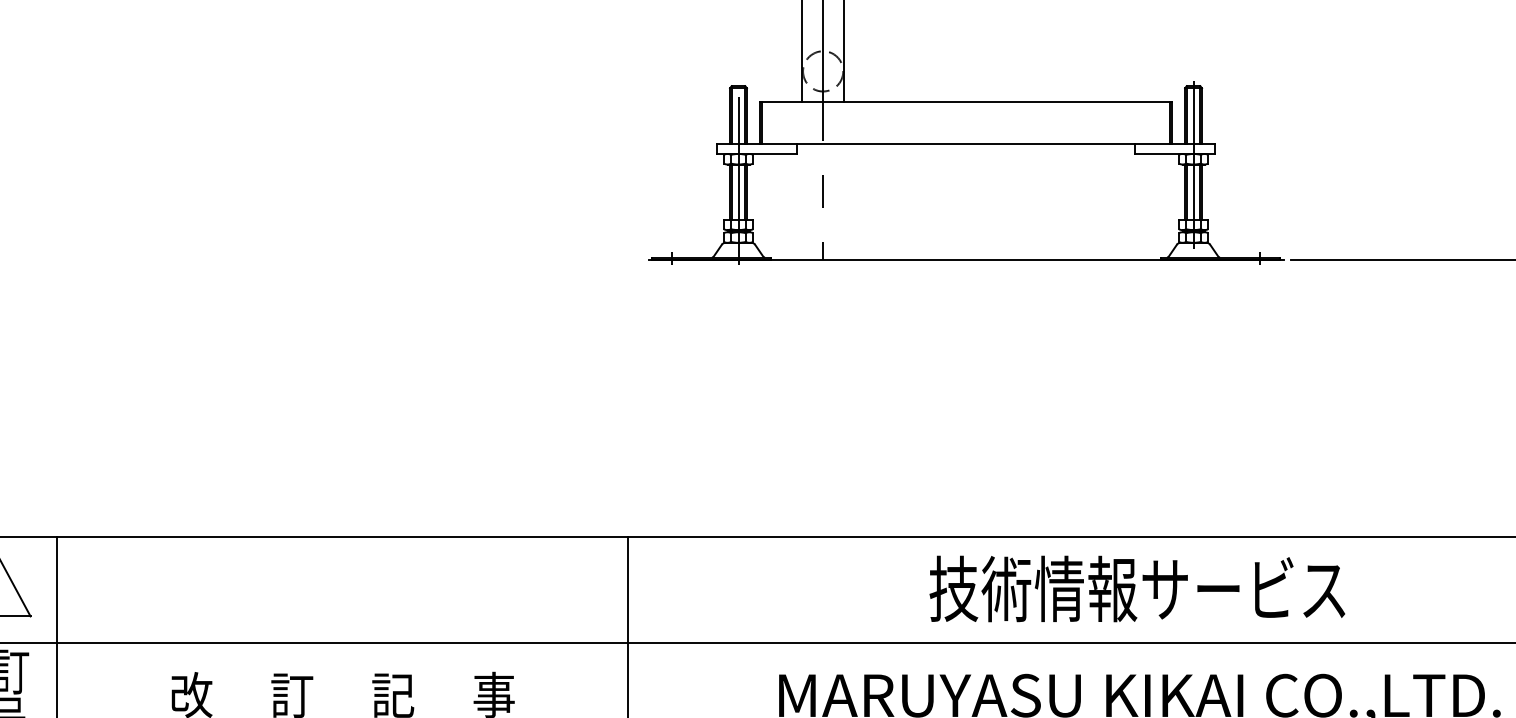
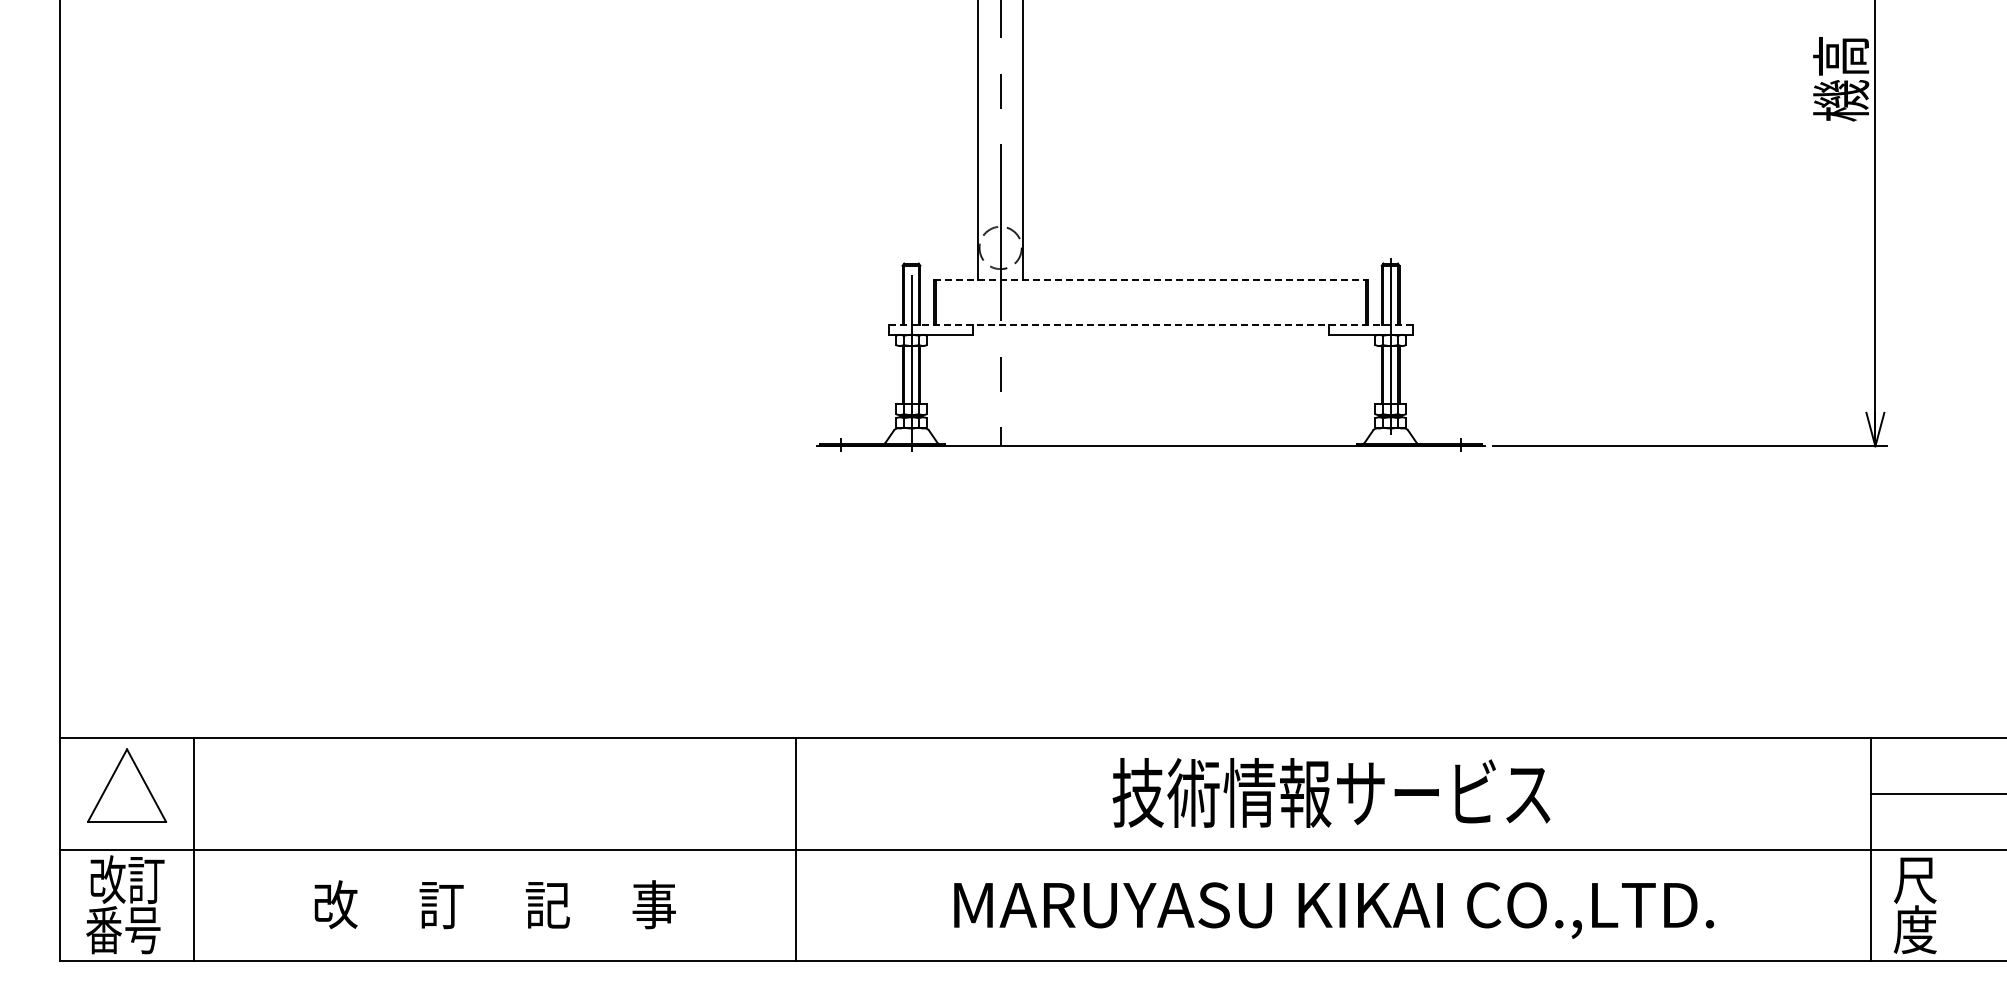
line: (966, 102) -> (1151, 280), solid -> dashed
line: (966, 144) -> (1151, 324), solid -> dashed

